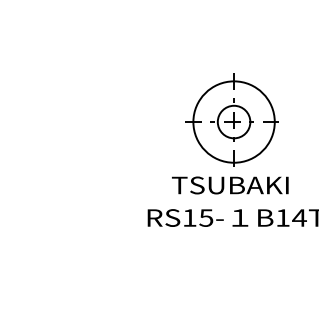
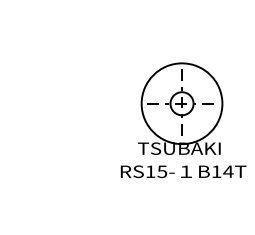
circle: (233, 121) -> (181, 103), size x1.4

